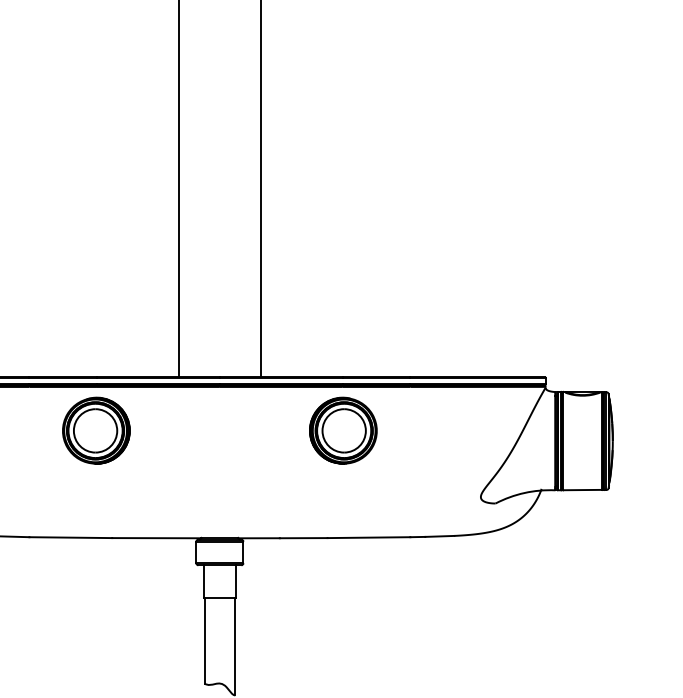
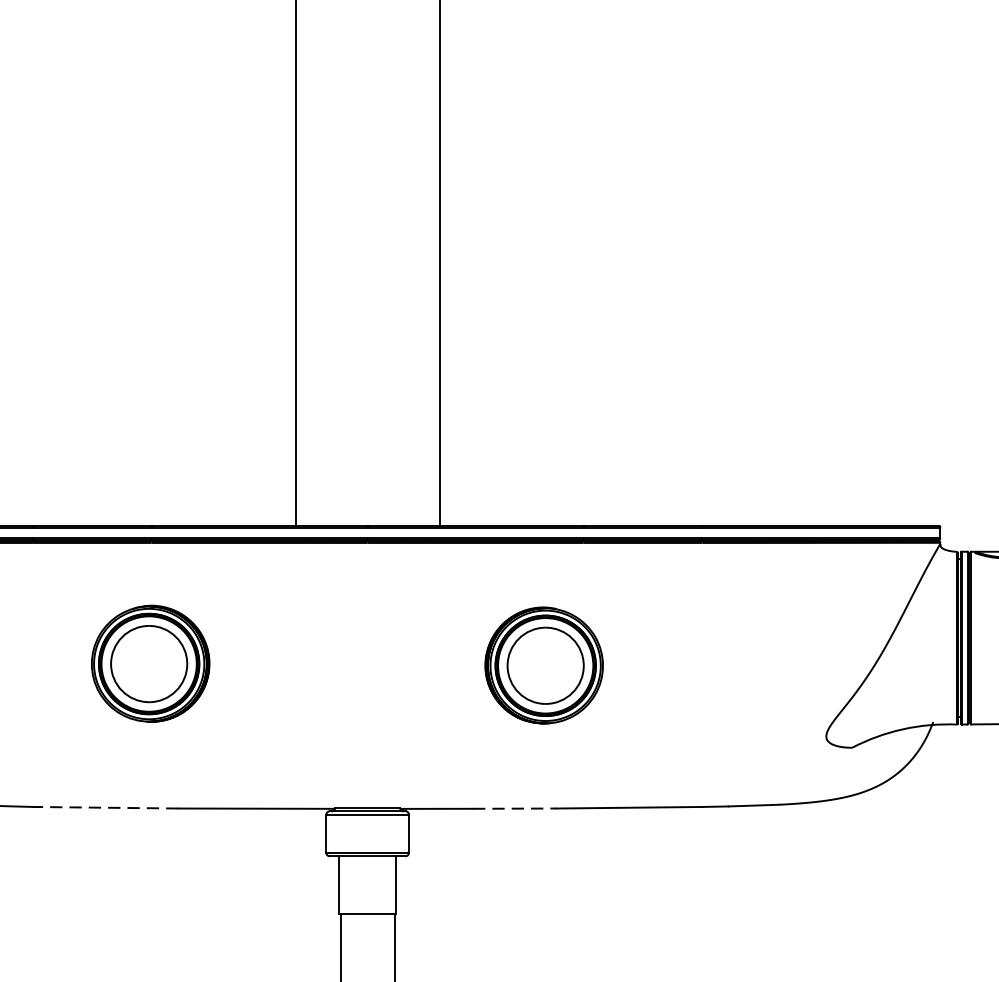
part: (96, 430) -> (150, 663), moved
part: (343, 430) -> (544, 665), moved
line: (70, 537) -> (105, 807), solid -> dashed
line: (303, 538) -> (514, 809), solid -> dashed

